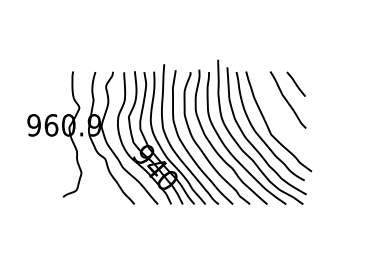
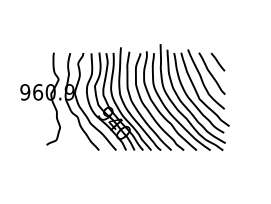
curve: (275, 108) -> (202, 79), added

